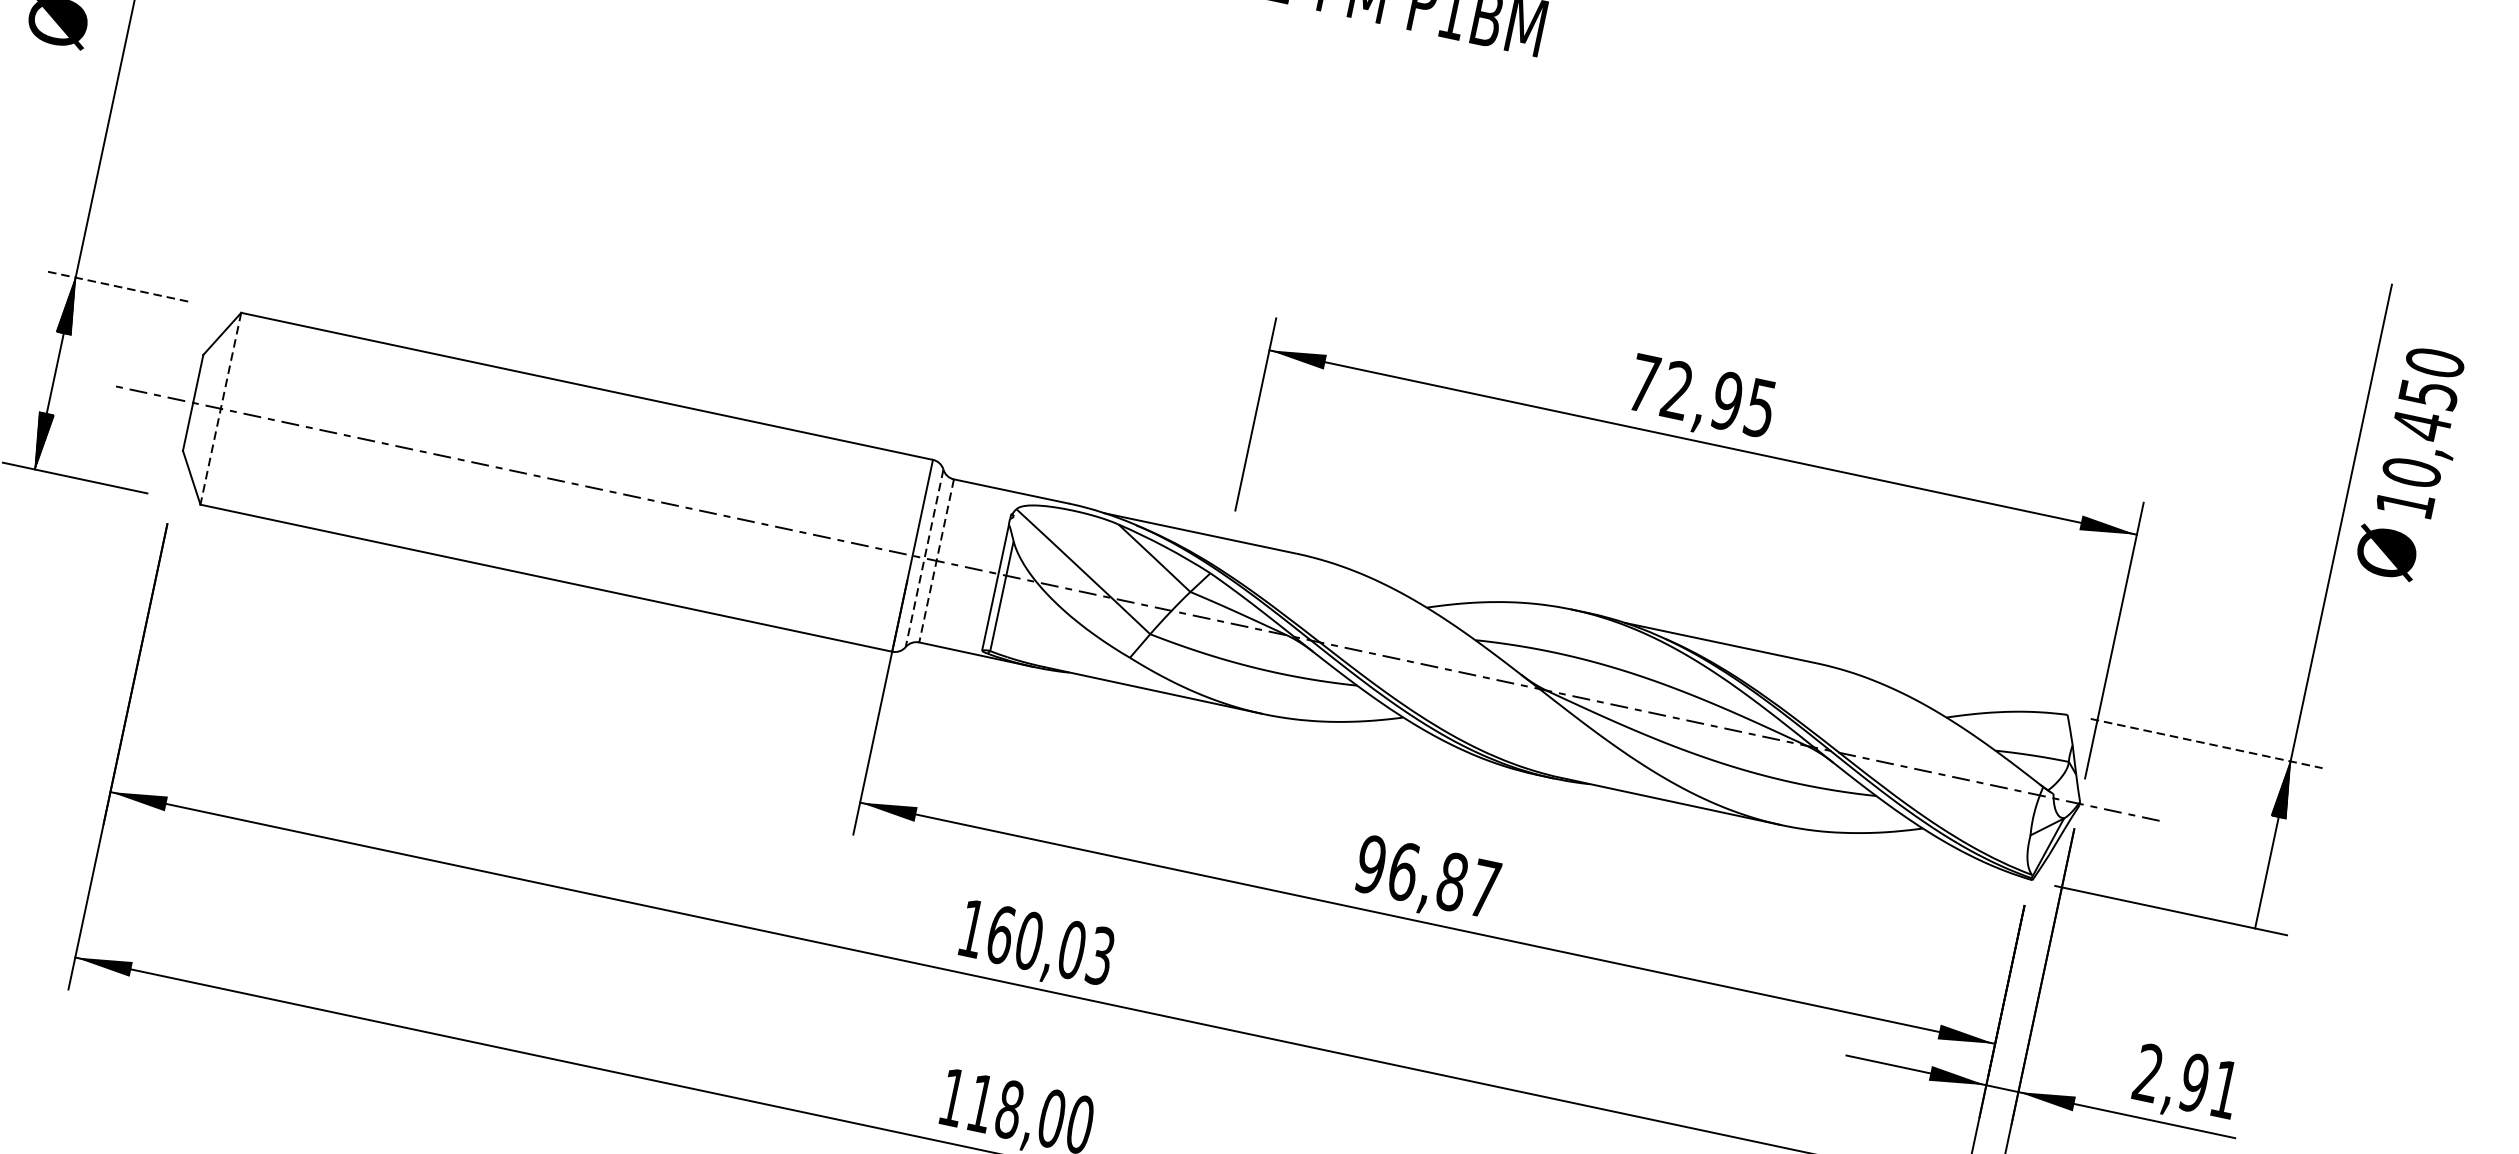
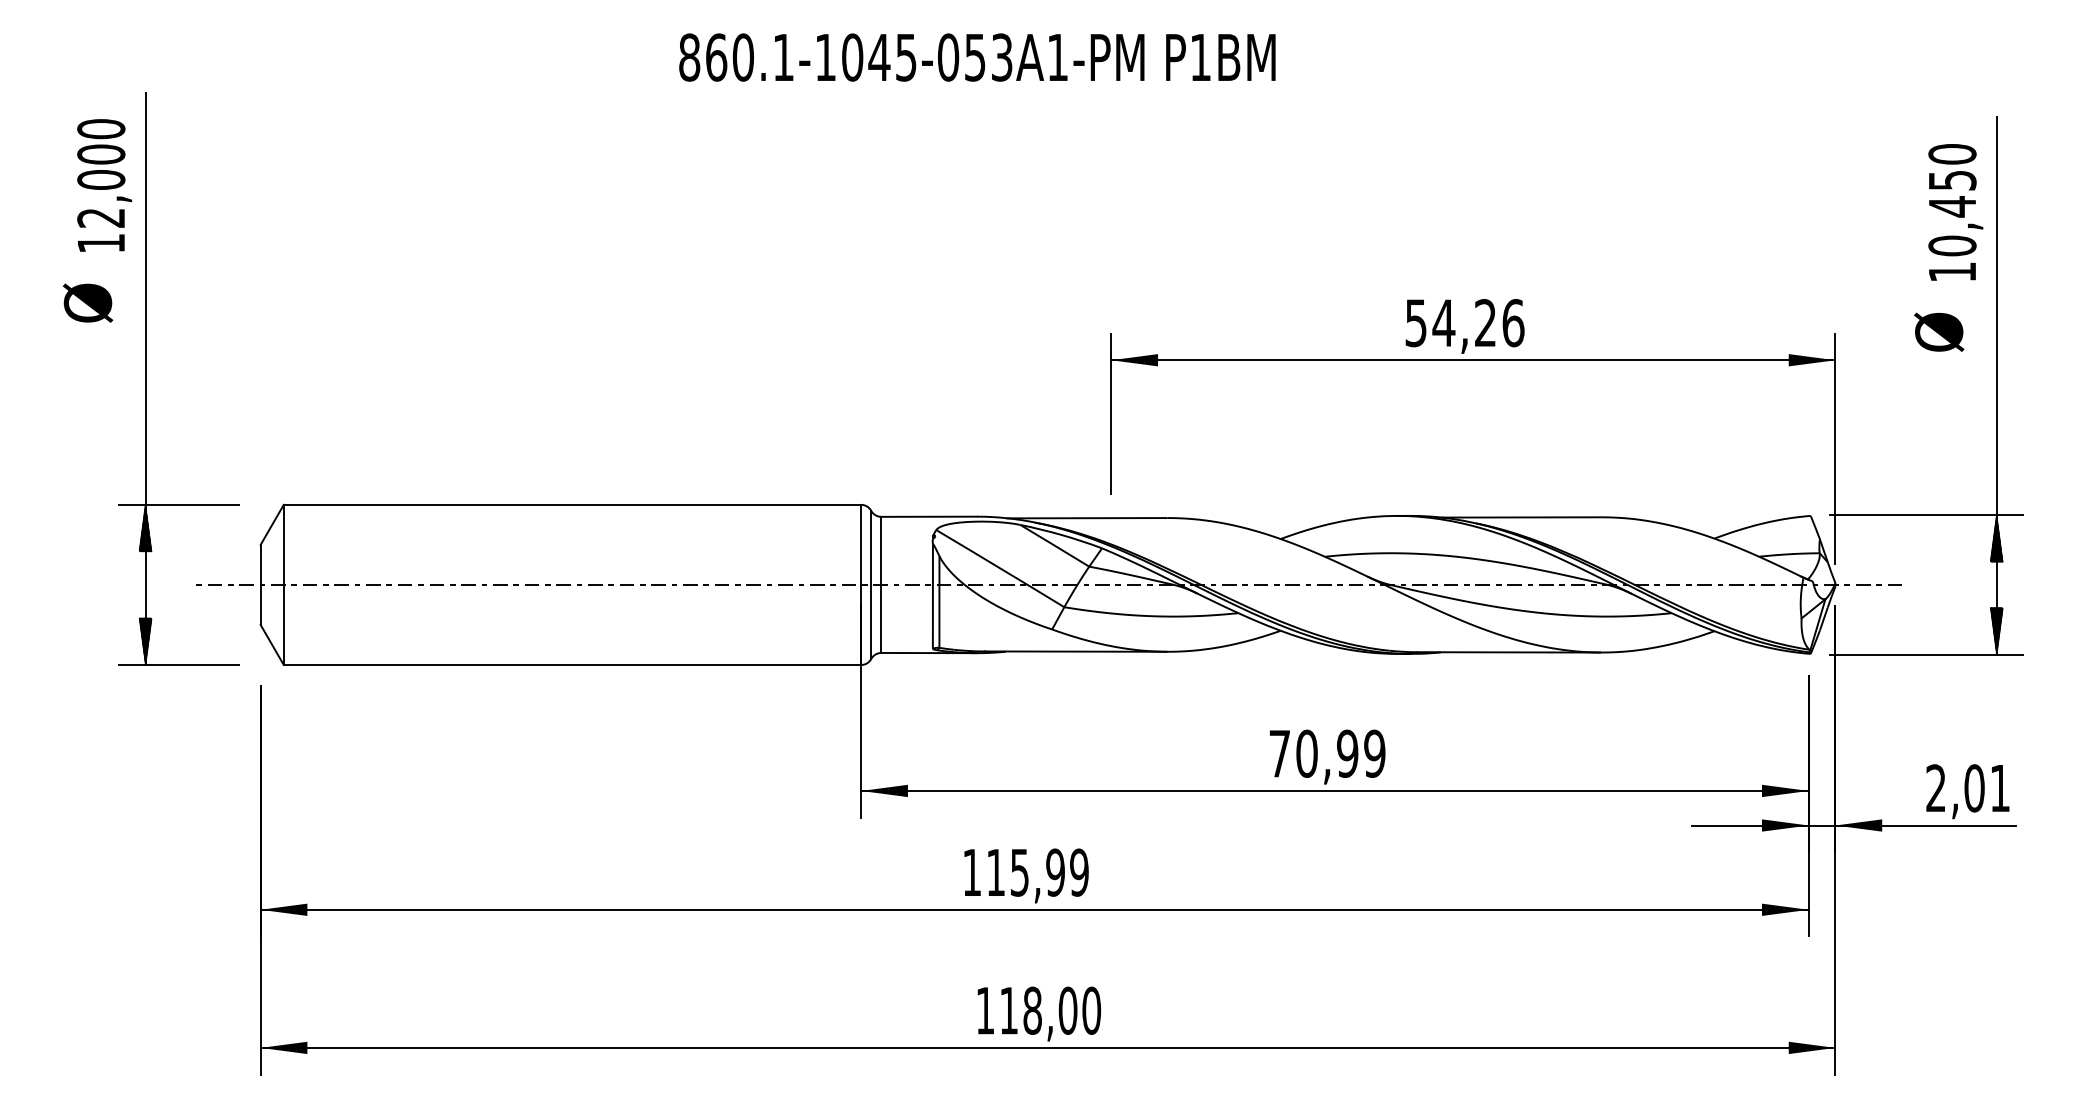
line: (115, 285) -> (178, 504), dashed -> solid
text: (1701, 396) -> (1464, 323), 72,95 -> 54,26
line: (220, 409) -> (283, 585), dashed -> solid
text: (2423, 433) -> (1955, 212), moved
text: (2387, 551) -> (1939, 331), moved
line: (924, 559) -> (871, 585), dashed -> solid
line: (936, 561) -> (881, 585), dashed -> solid
line: (2206, 743) -> (1926, 515), dashed -> solid
text: (1428, 876) -> (1327, 753), 96,87 -> 70,99
hatch: (2260, 899) -> (1996, 630), added
text: (1050, 945) -> (1037, 872), 160,03 -> 115,99
text: (2194, 1083) -> (1974, 788), 2,91 -> 2,01

